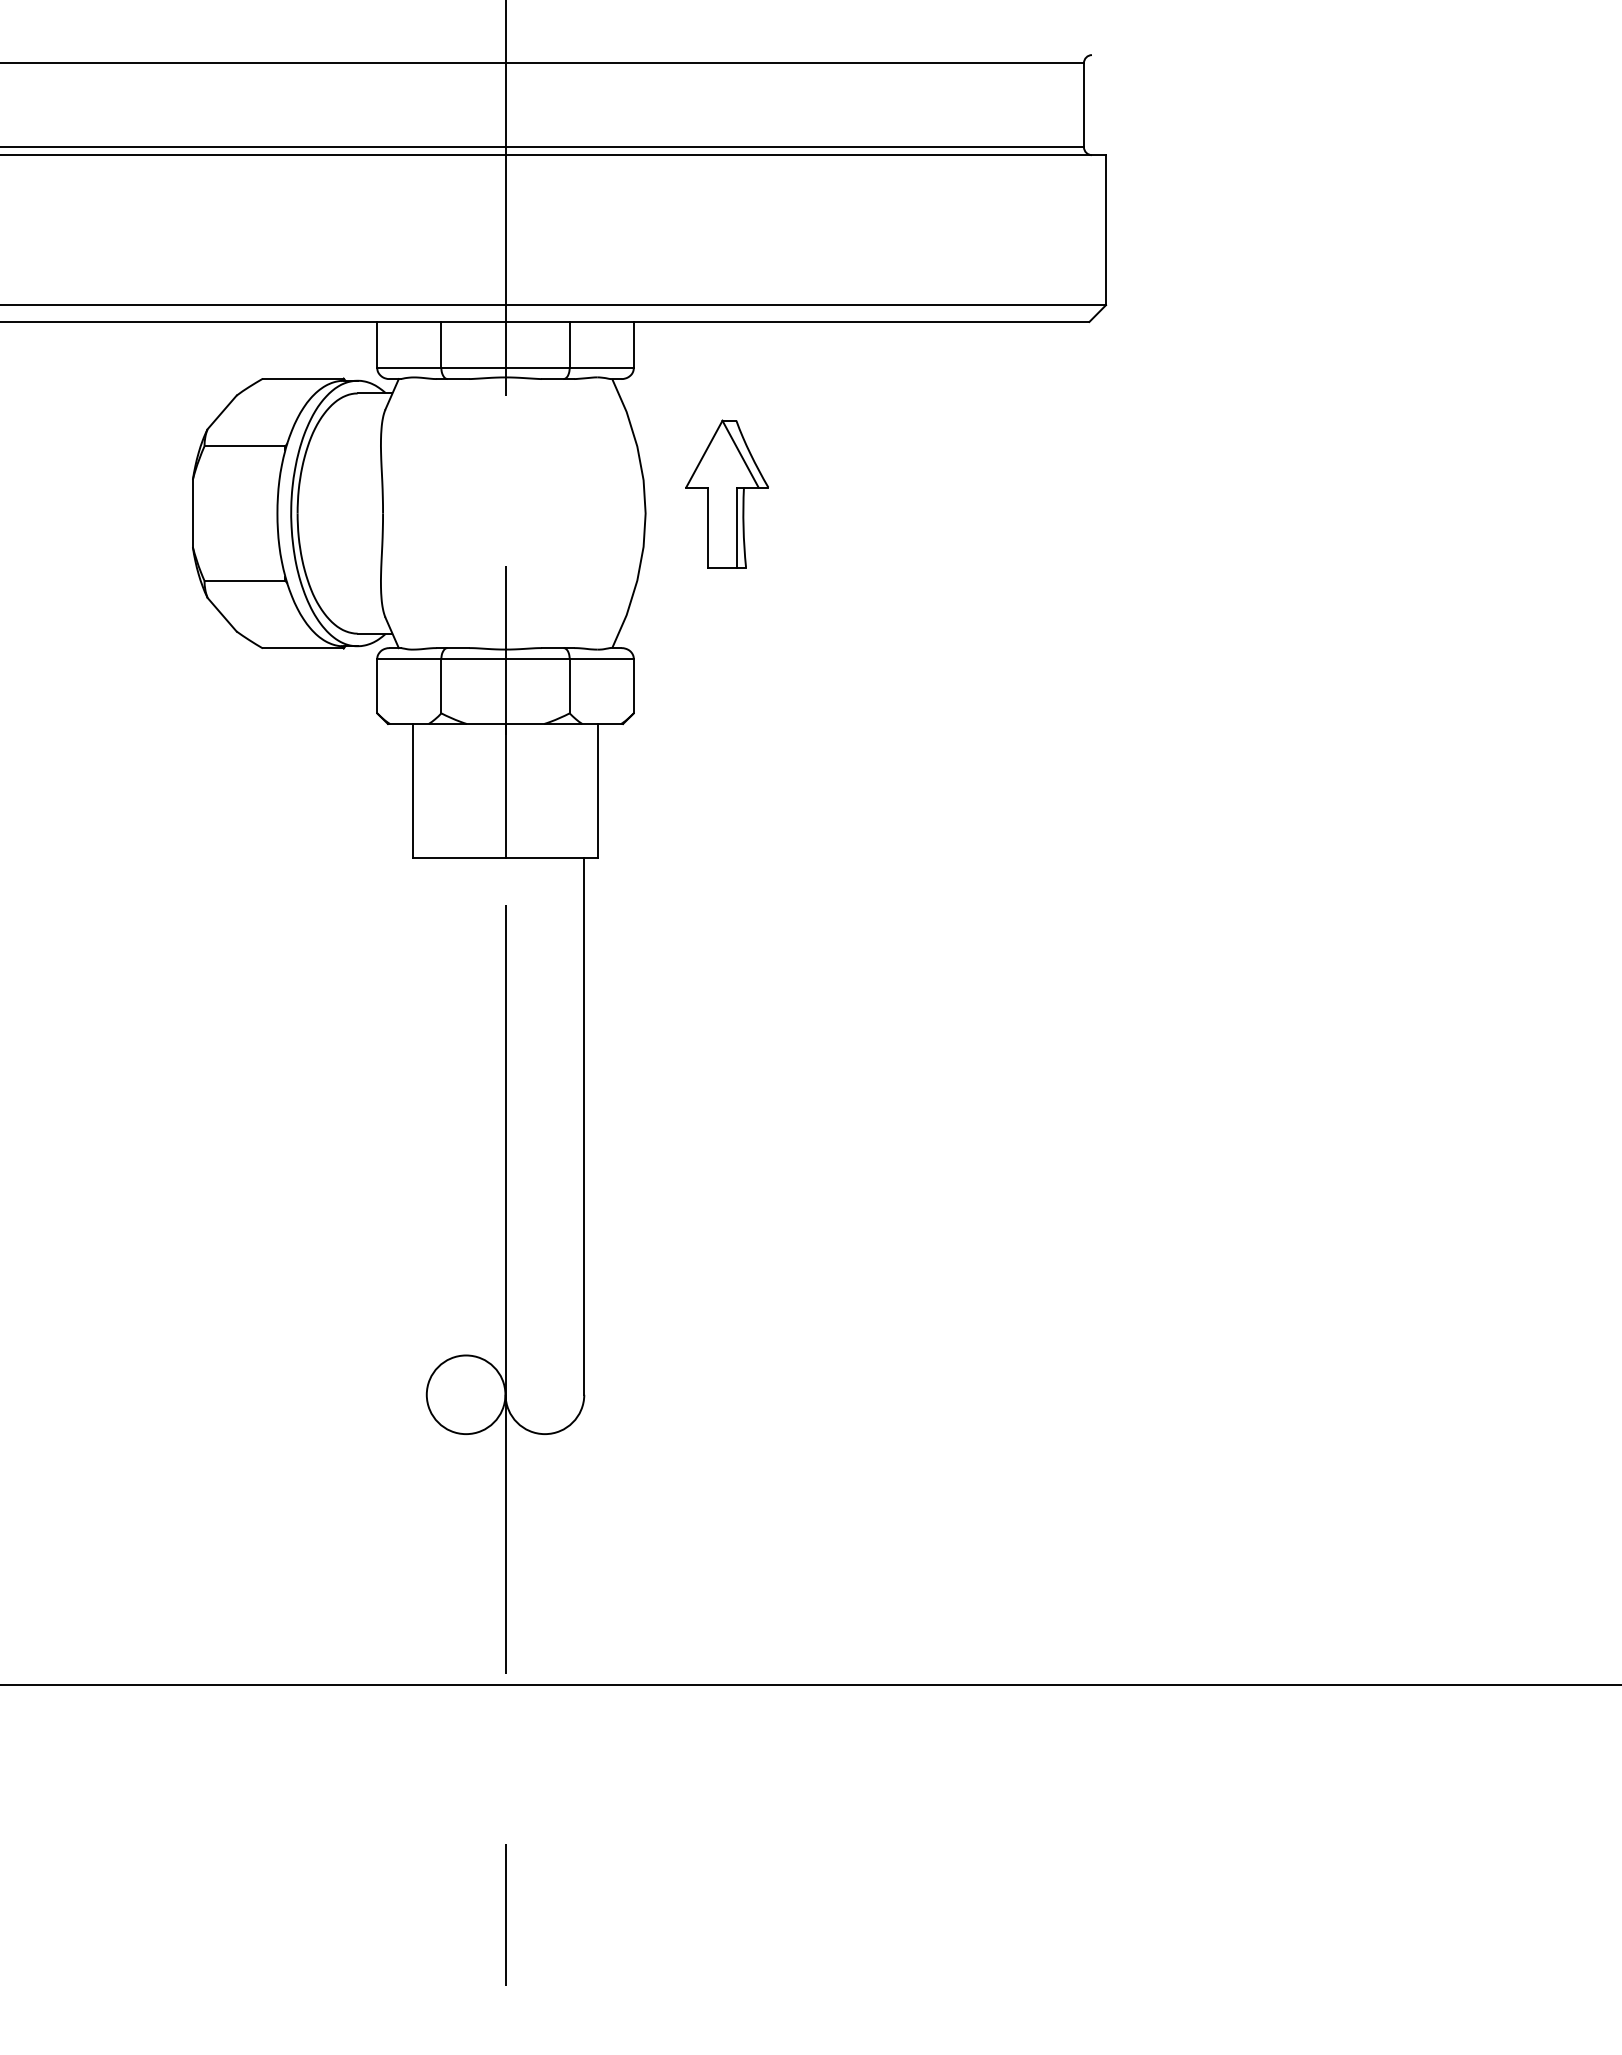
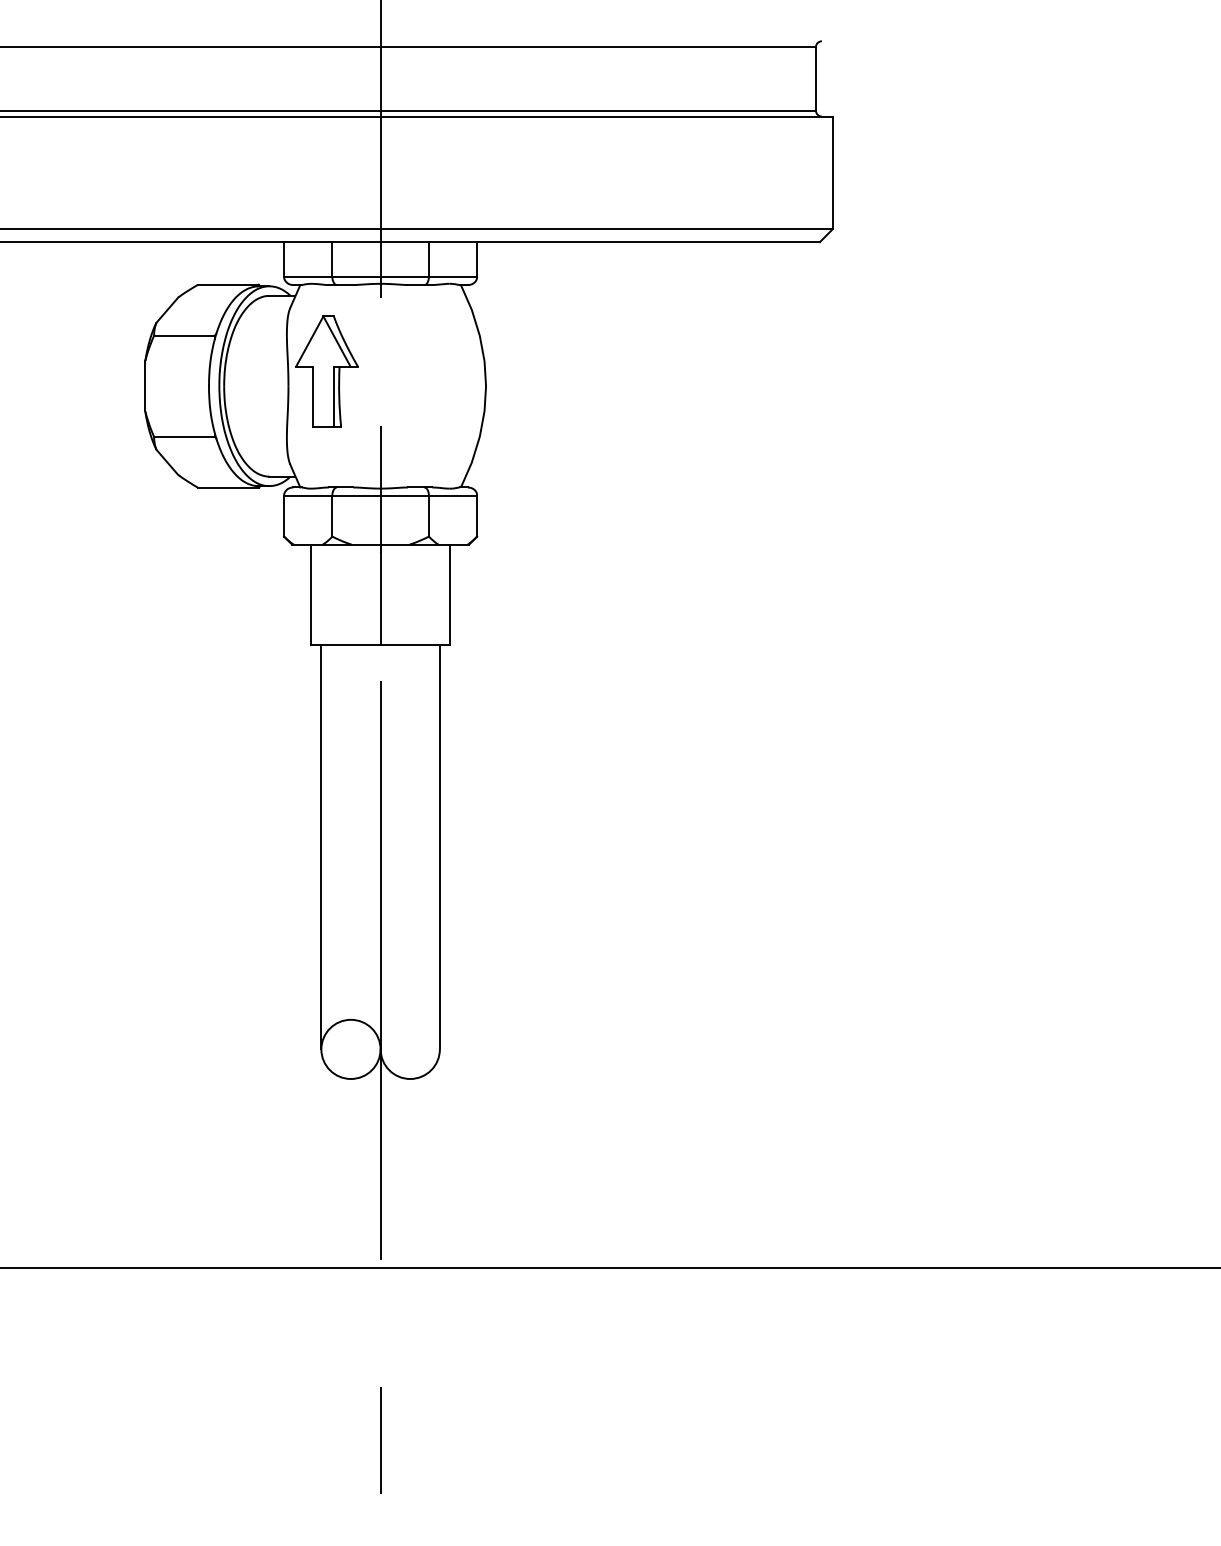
part: (726, 493) -> (326, 371), moved
line: (426, 1125) -> (321, 846), added

